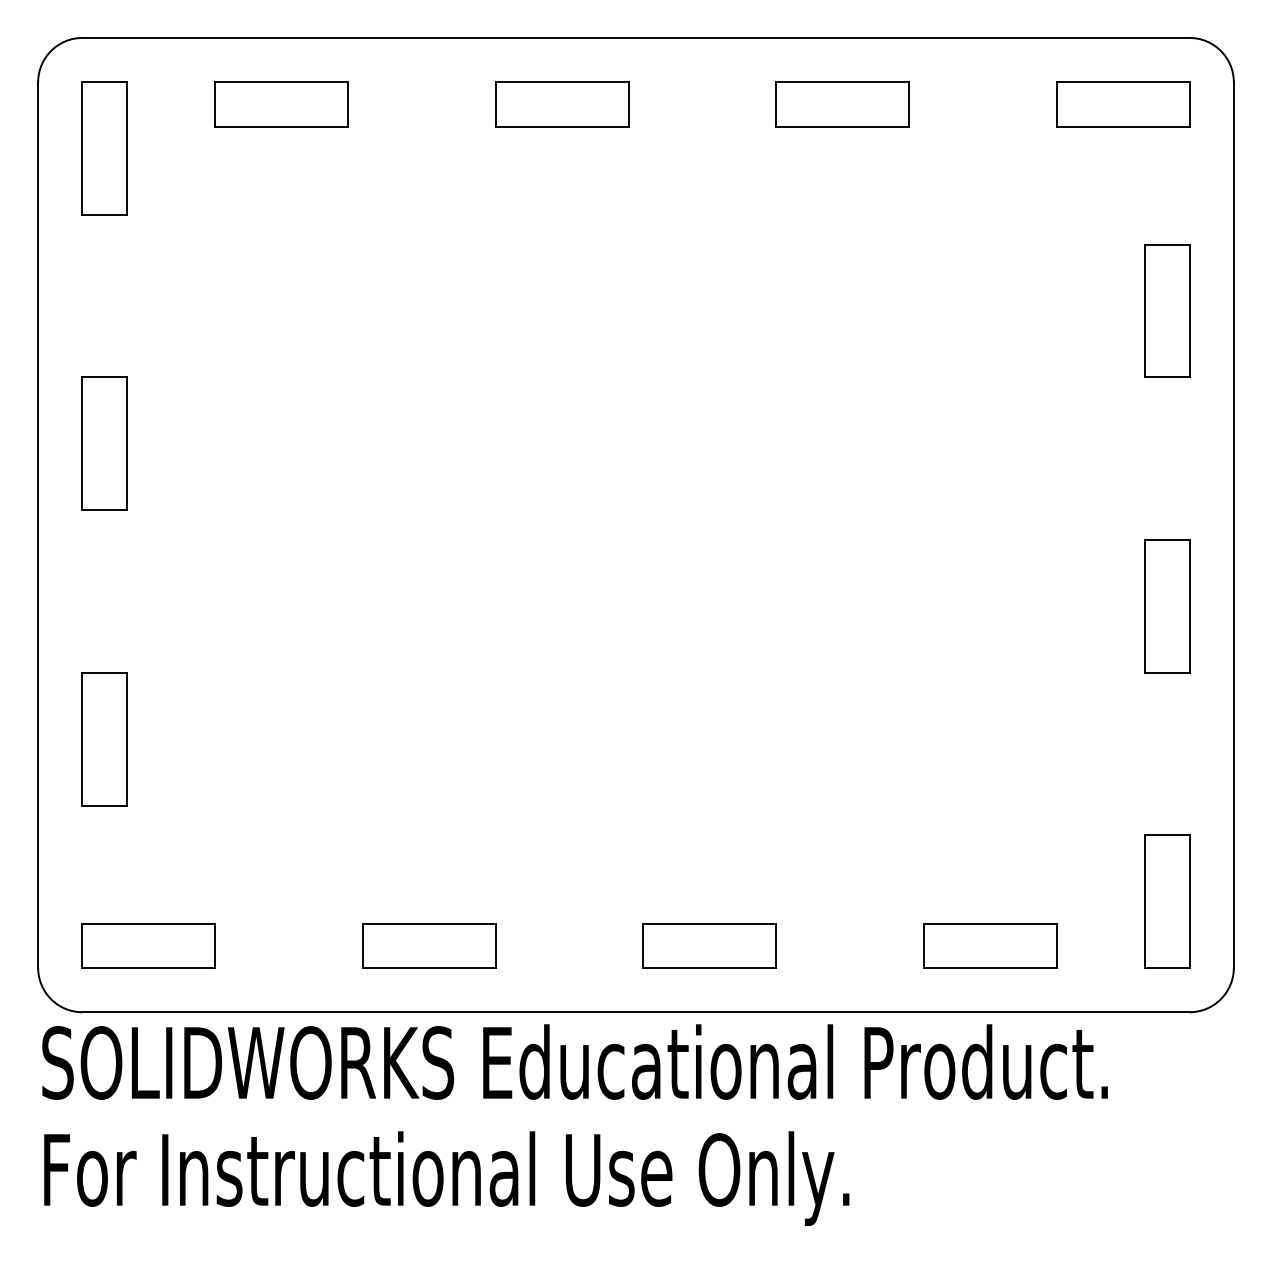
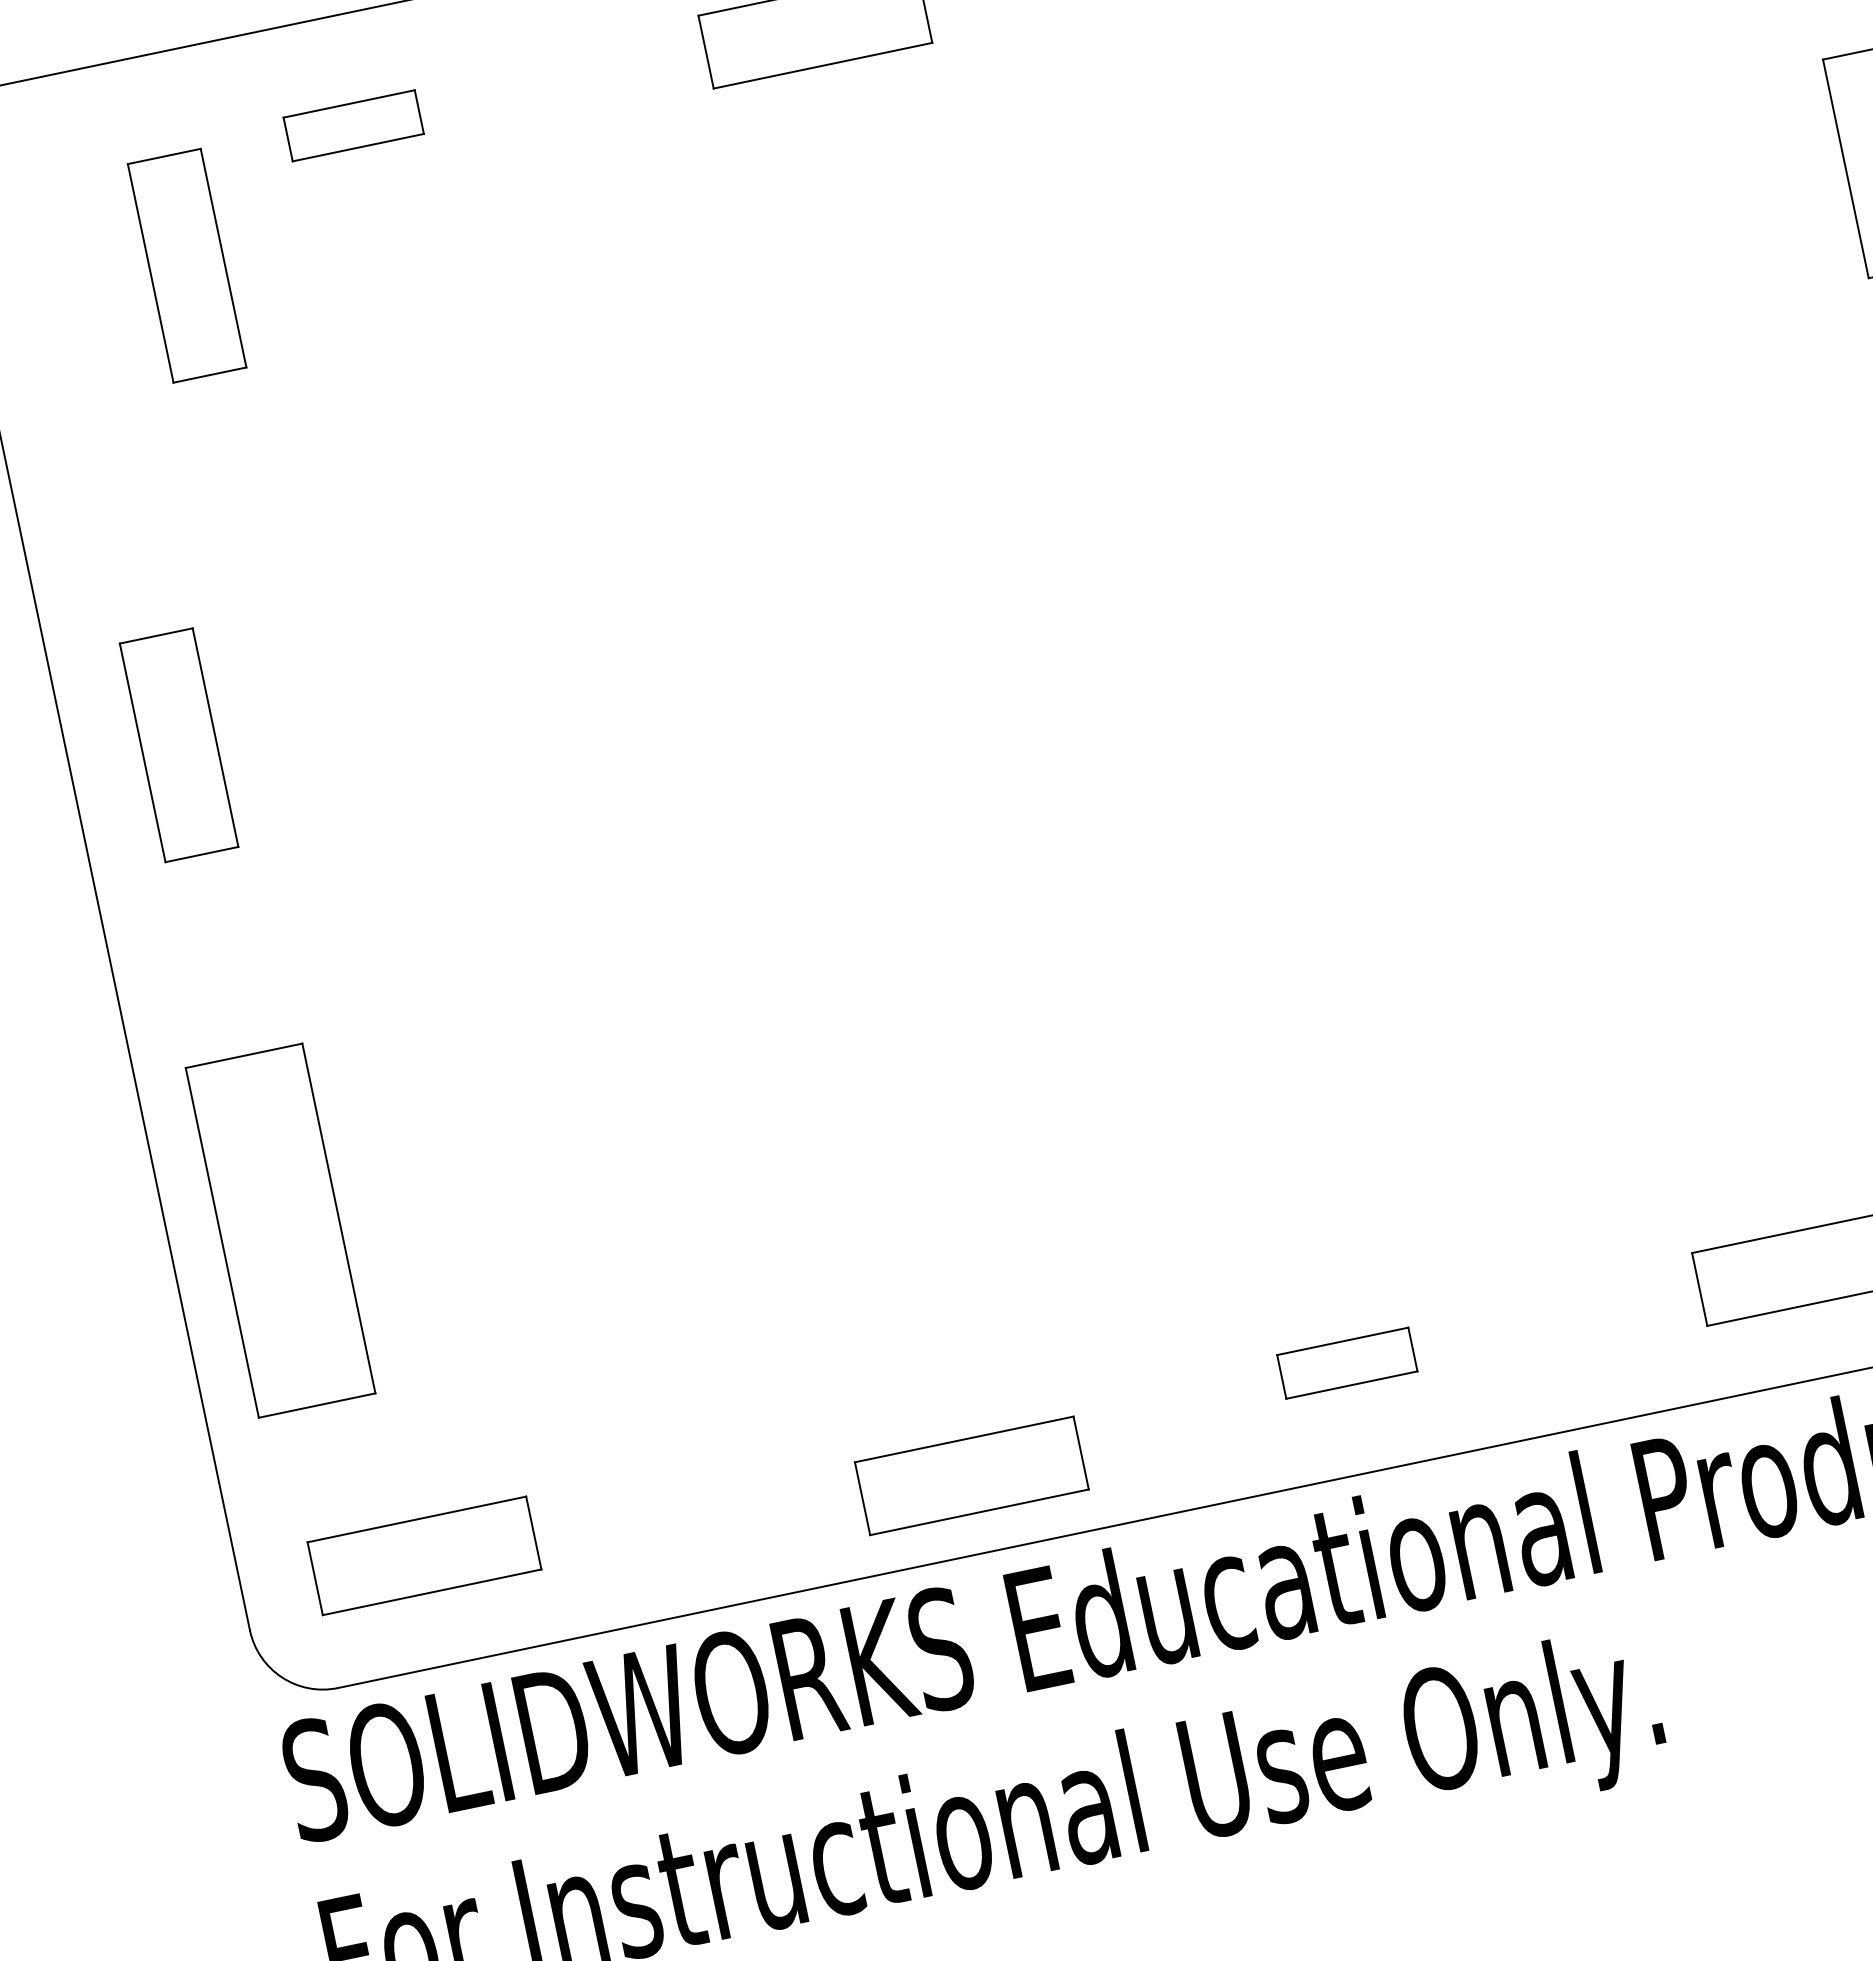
part: (281, 104) -> (353, 125), size x0.6
part: (104, 148) -> (186, 265), moved
part: (104, 739) -> (280, 1231), size x1.6
part: (429, 945) -> (972, 1475), moved
part: (709, 945) -> (1346, 1362), size x0.6

